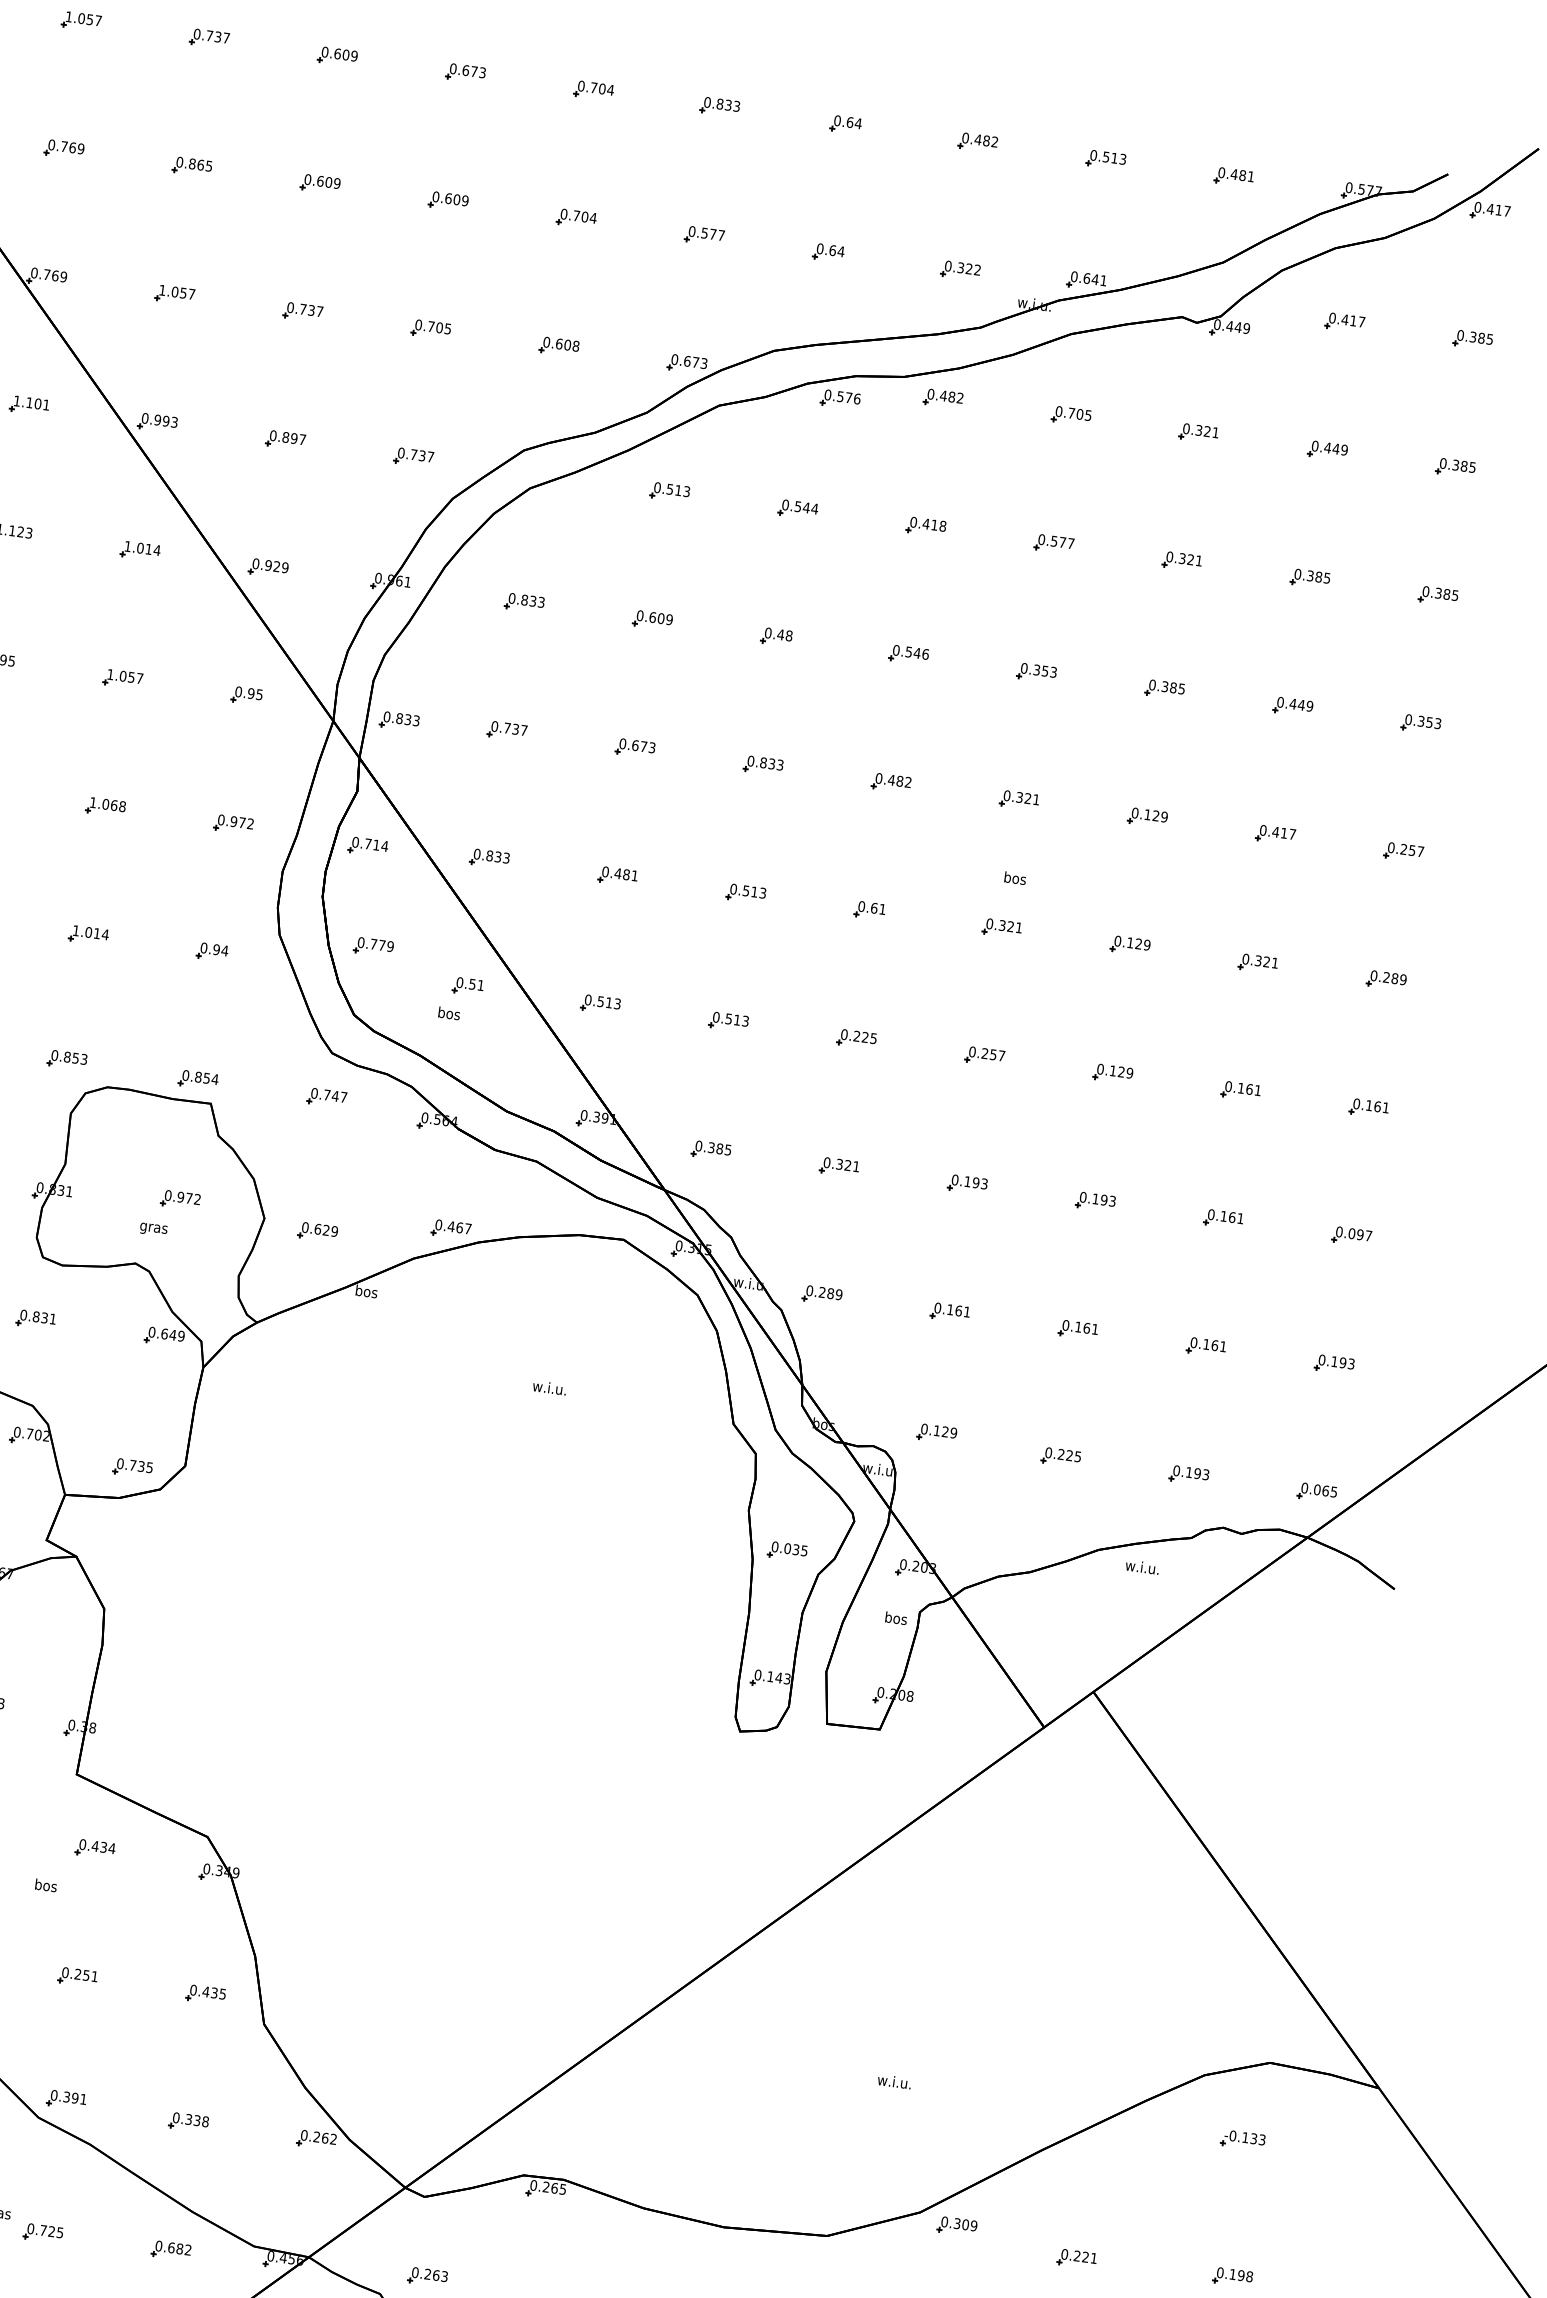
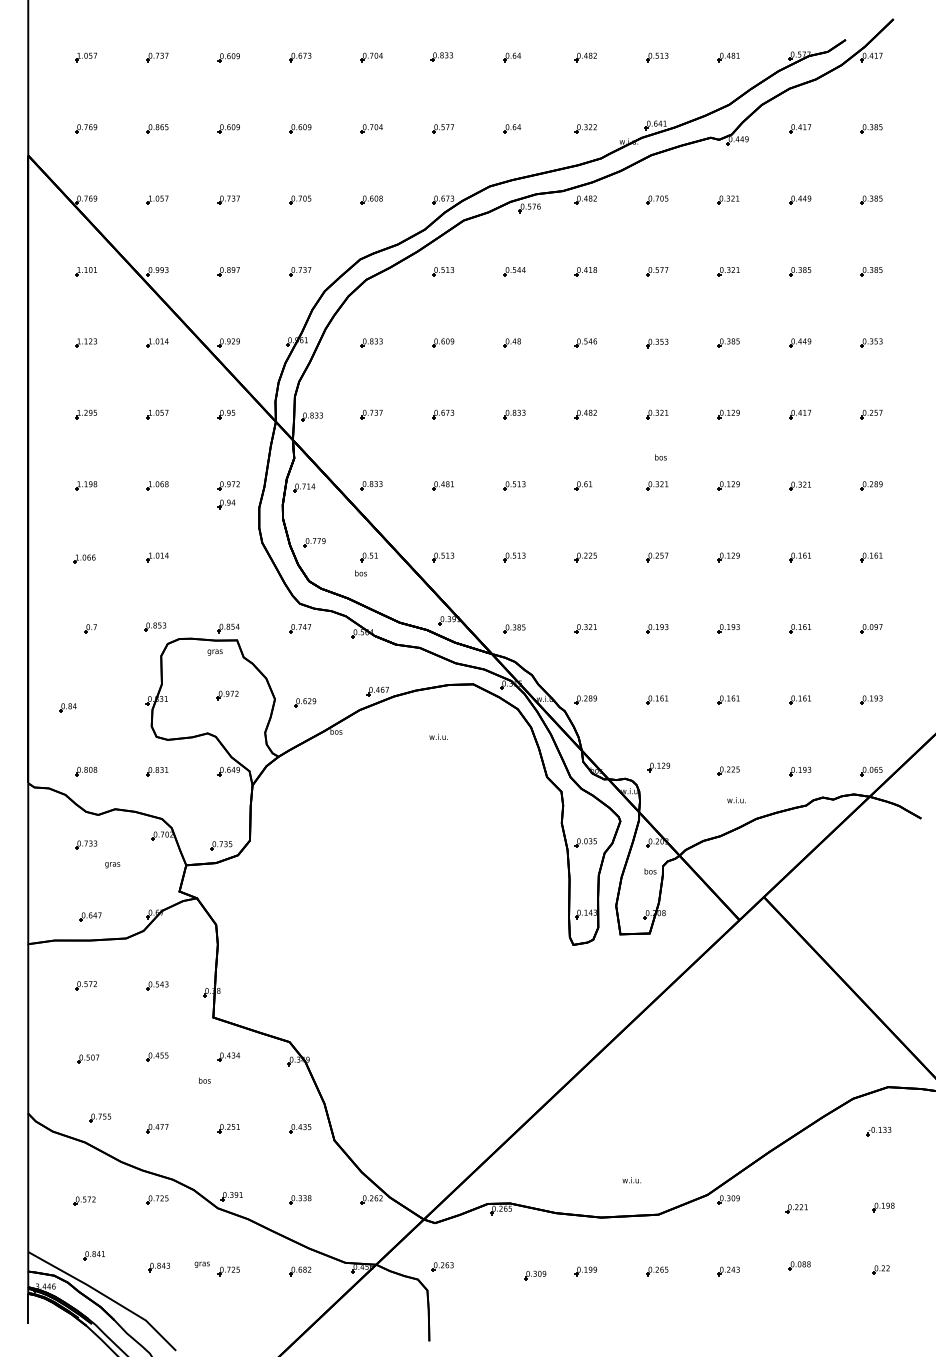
part: (211, 952) -> (226, 504), moved
text: (152, 1229) -> (214, 652), moved
text: (549, 1387) -> (438, 736), moved
text: (1142, 1567) -> (736, 800), moved
text: (893, 2082) -> (631, 1180), moved

